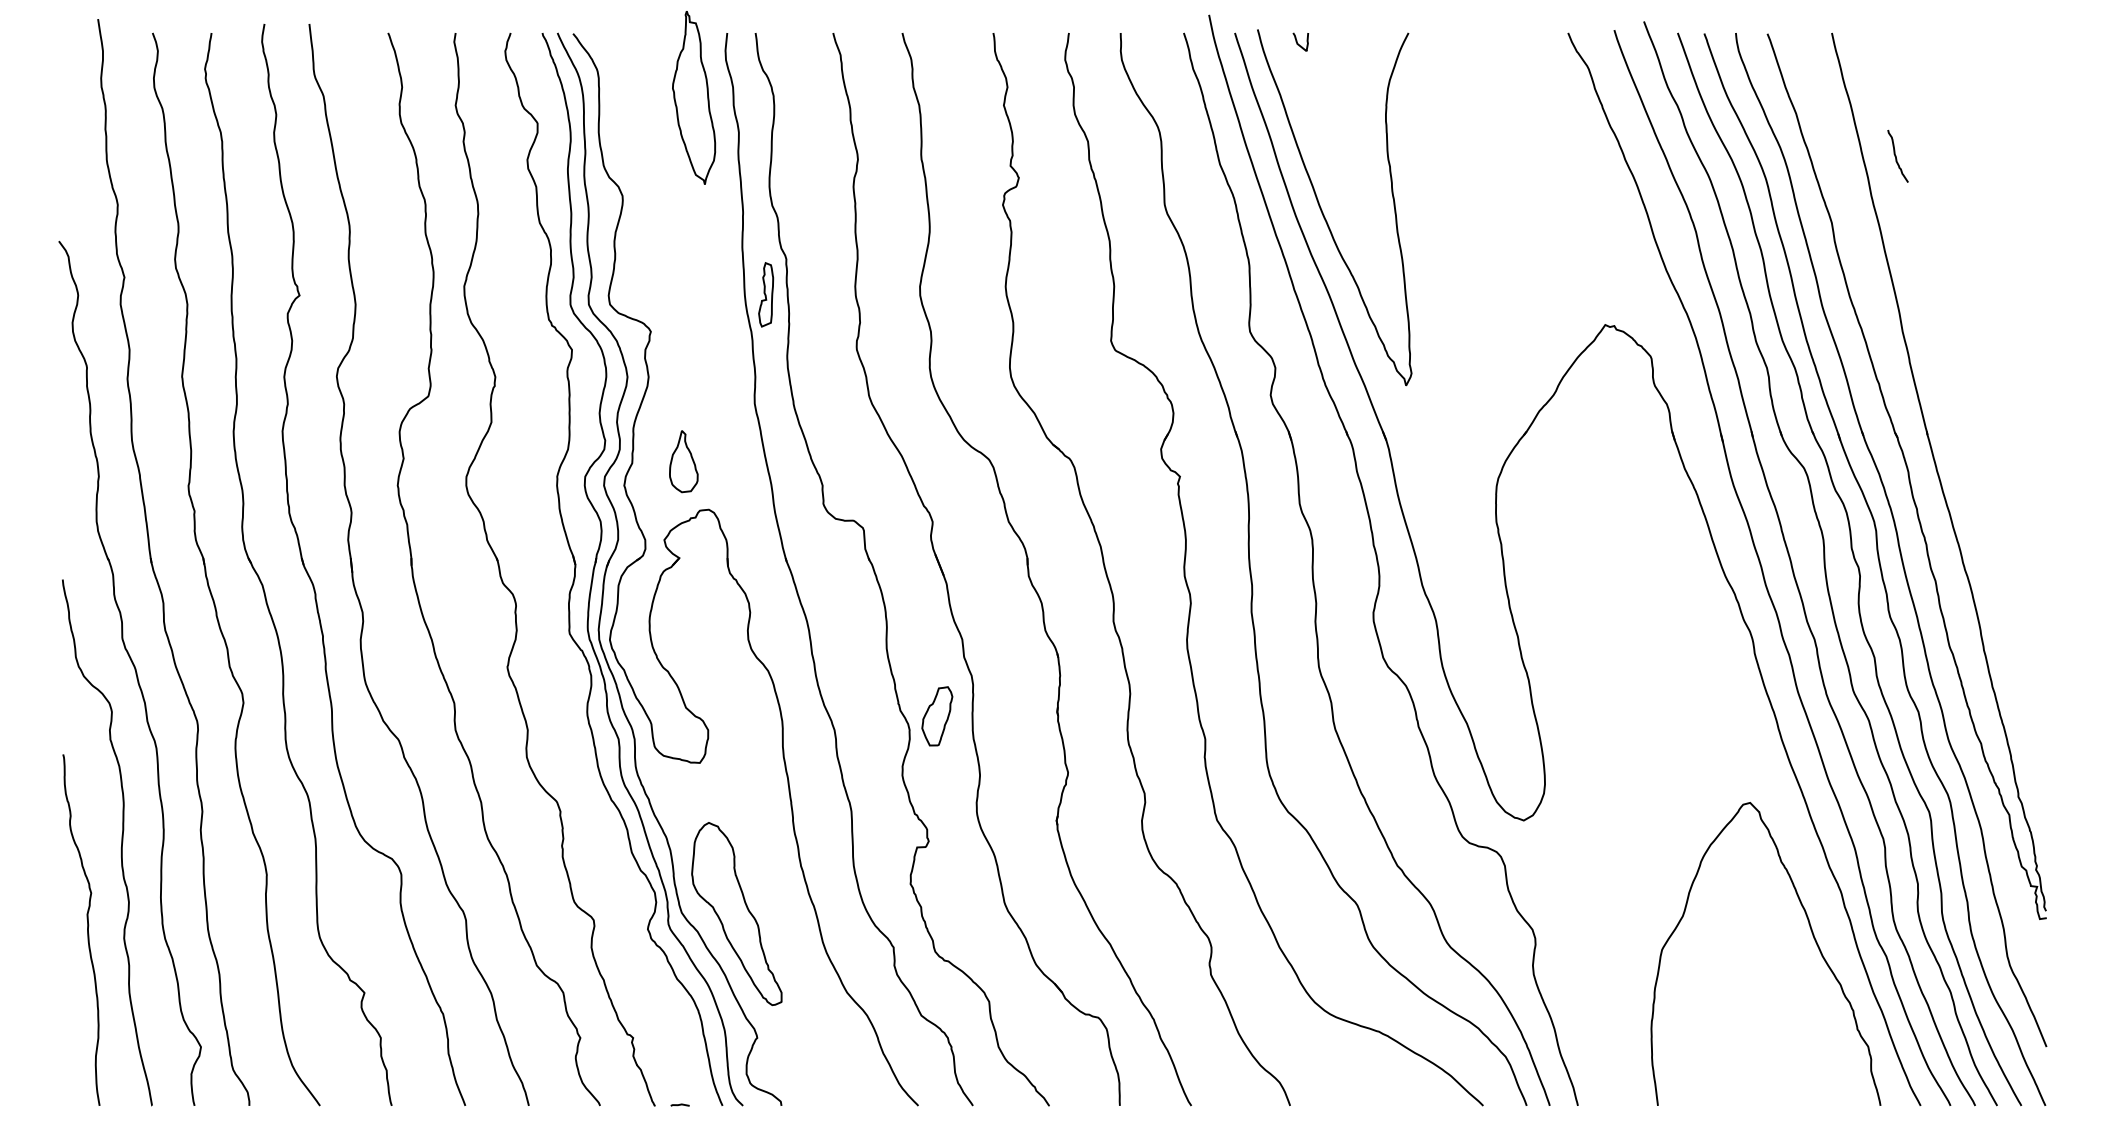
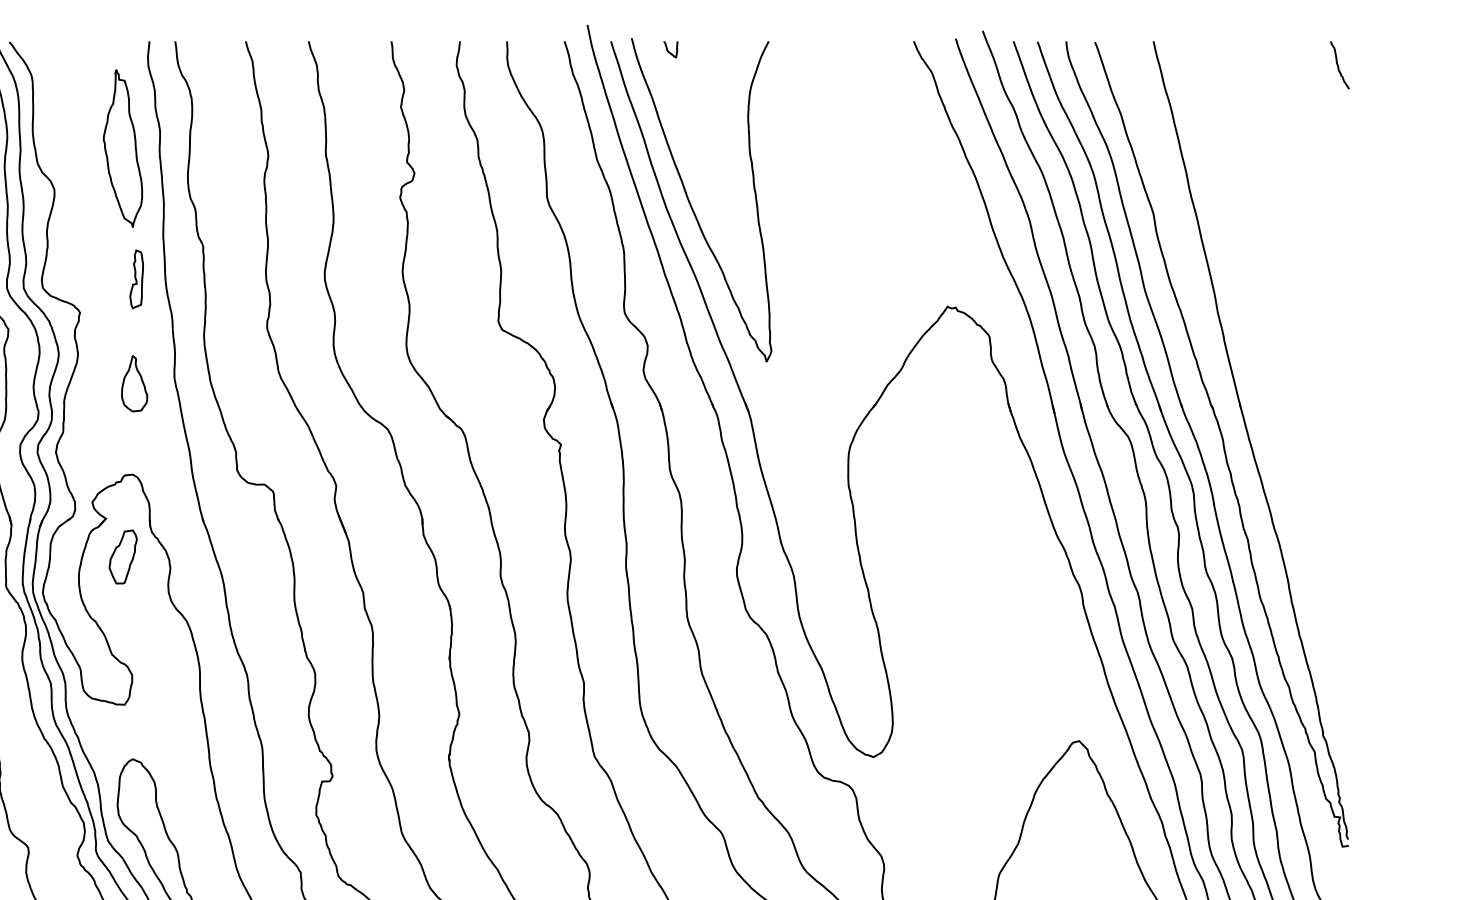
part: (694, 97) -> (123, 148), moved
curve: (1896, 155) -> (1338, 64), moved
part: (766, 294) -> (137, 279), moved
part: (683, 461) -> (134, 383), moved
part: (937, 716) -> (123, 557), moved

